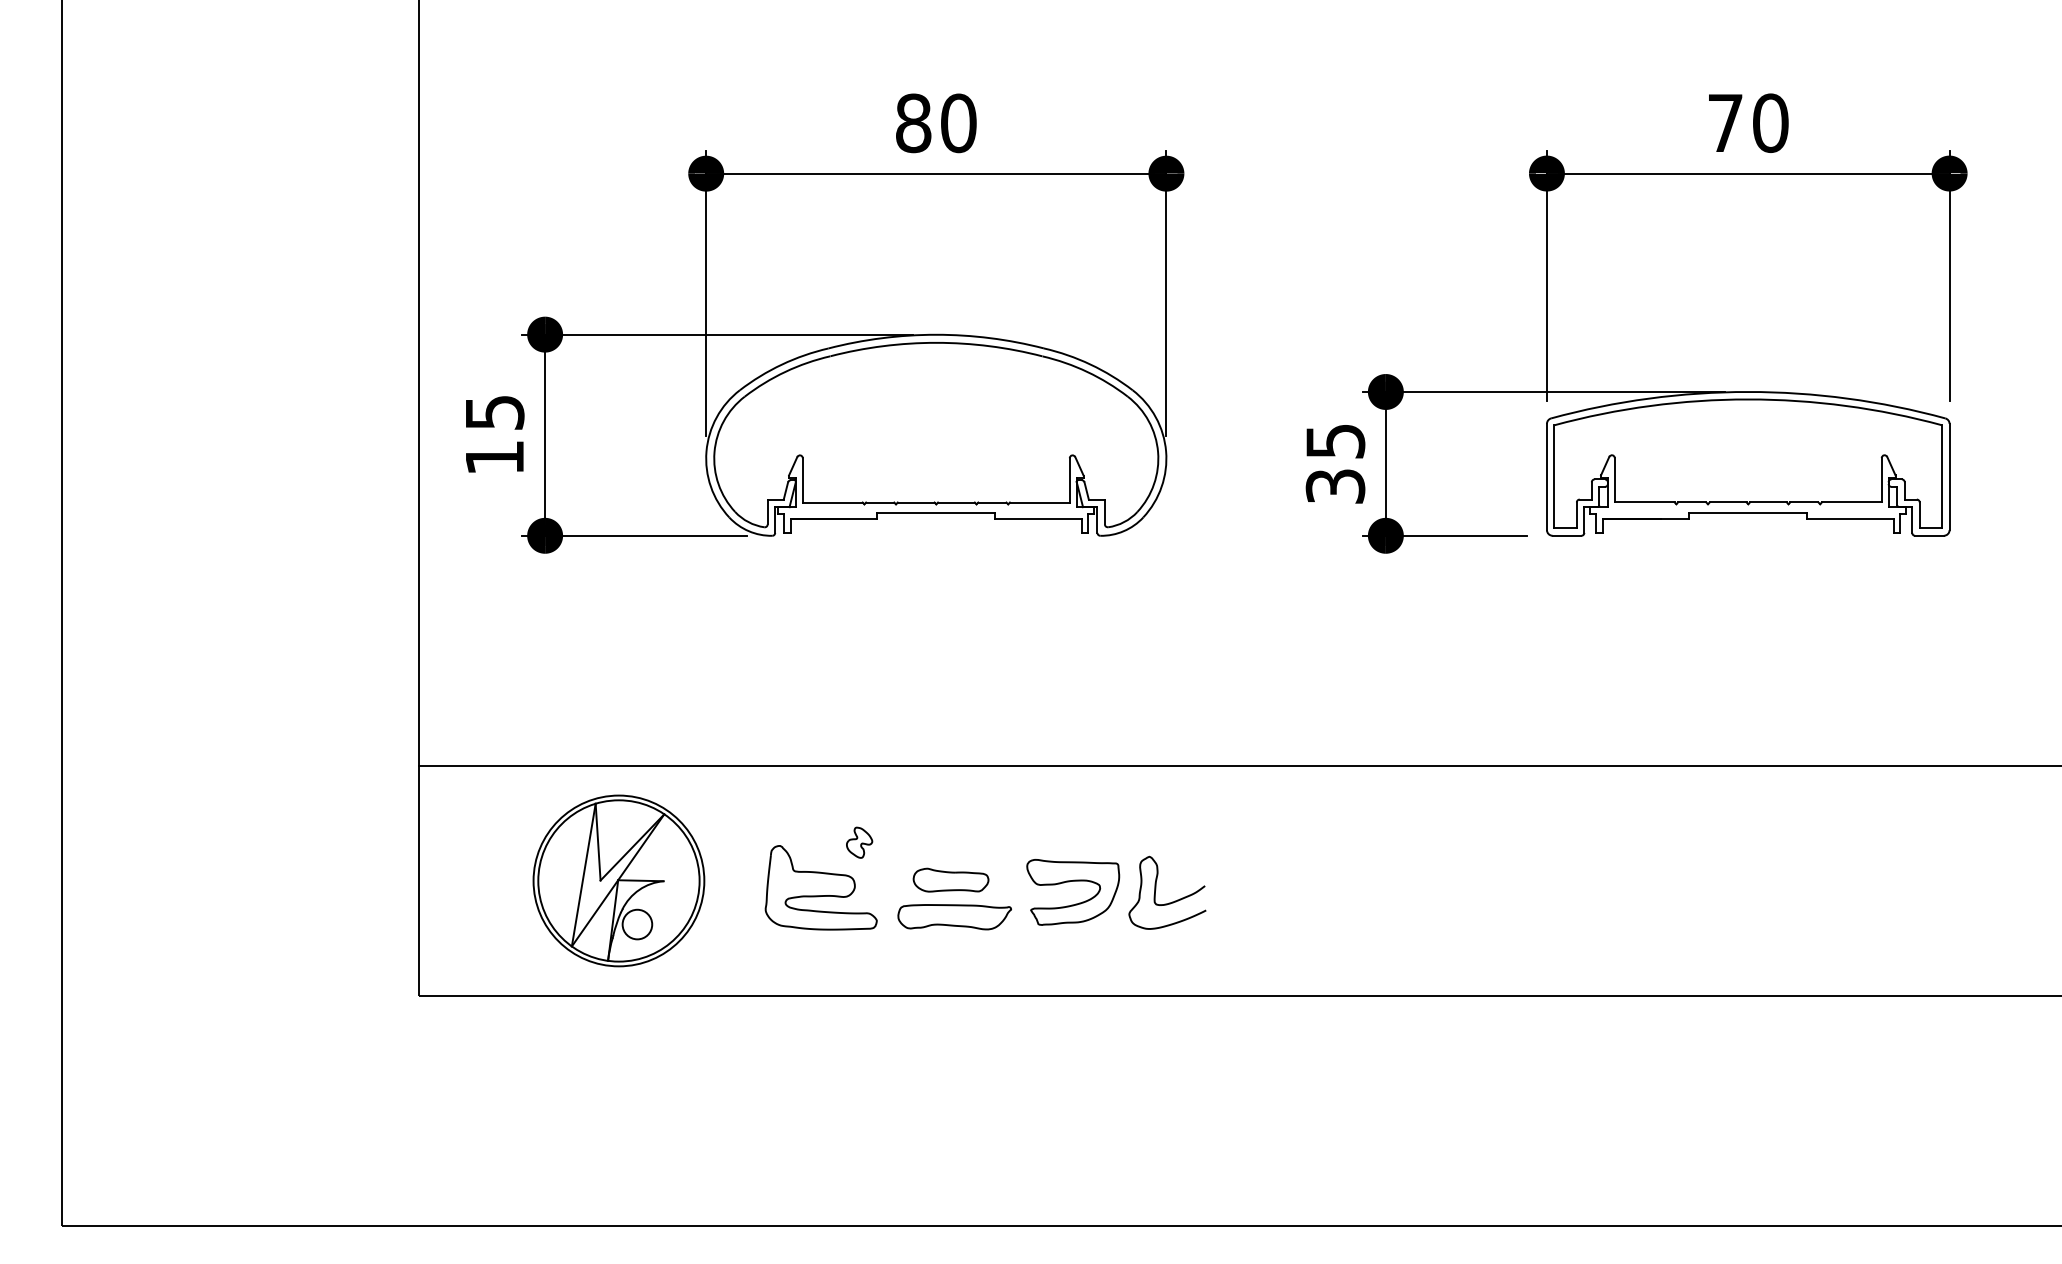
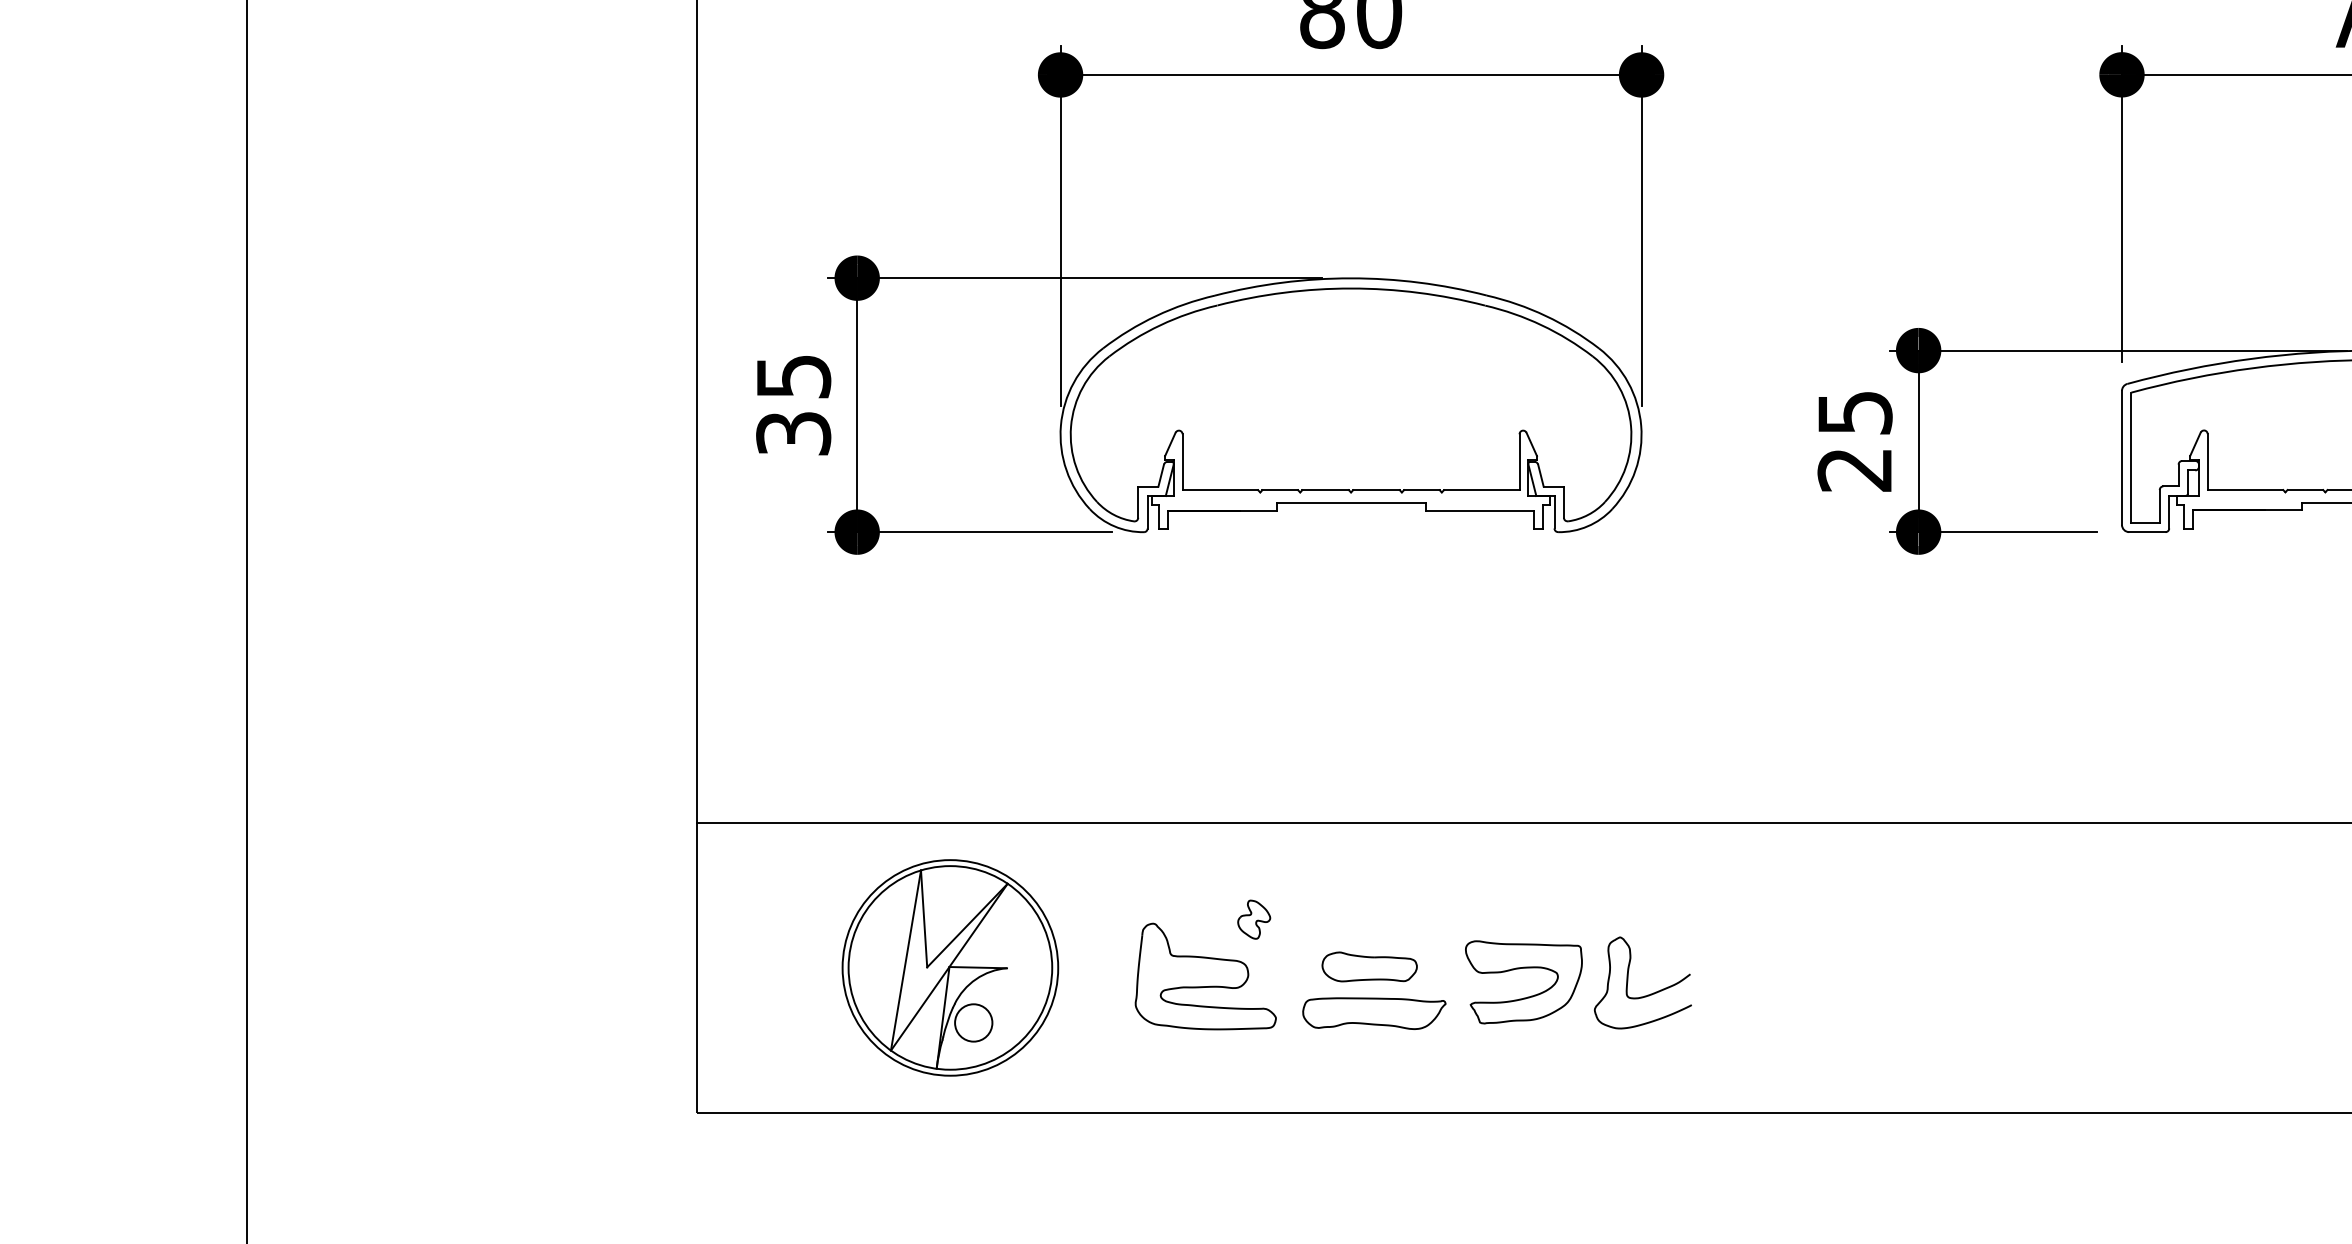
text: (494, 457) -> (793, 433), 15 -> 35
text: (1335, 486) -> (1855, 469), 35 -> 25

